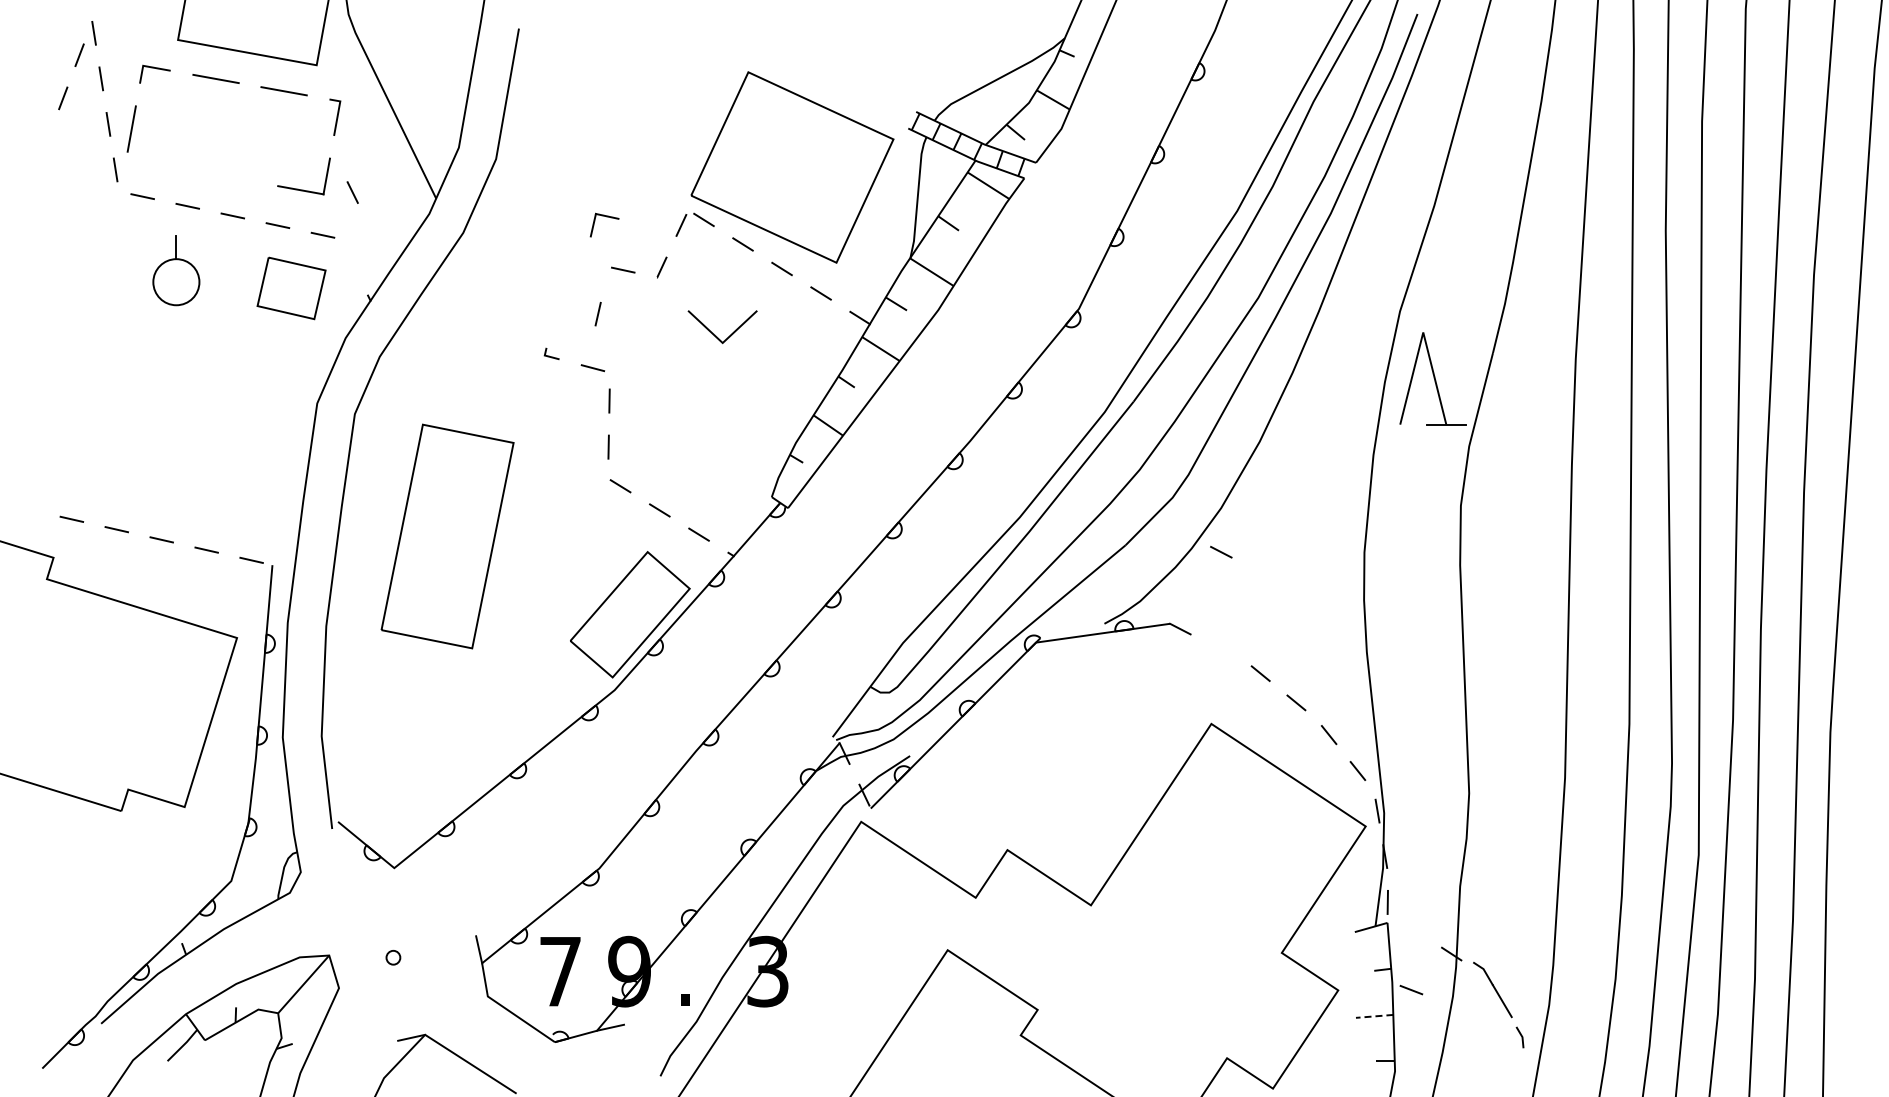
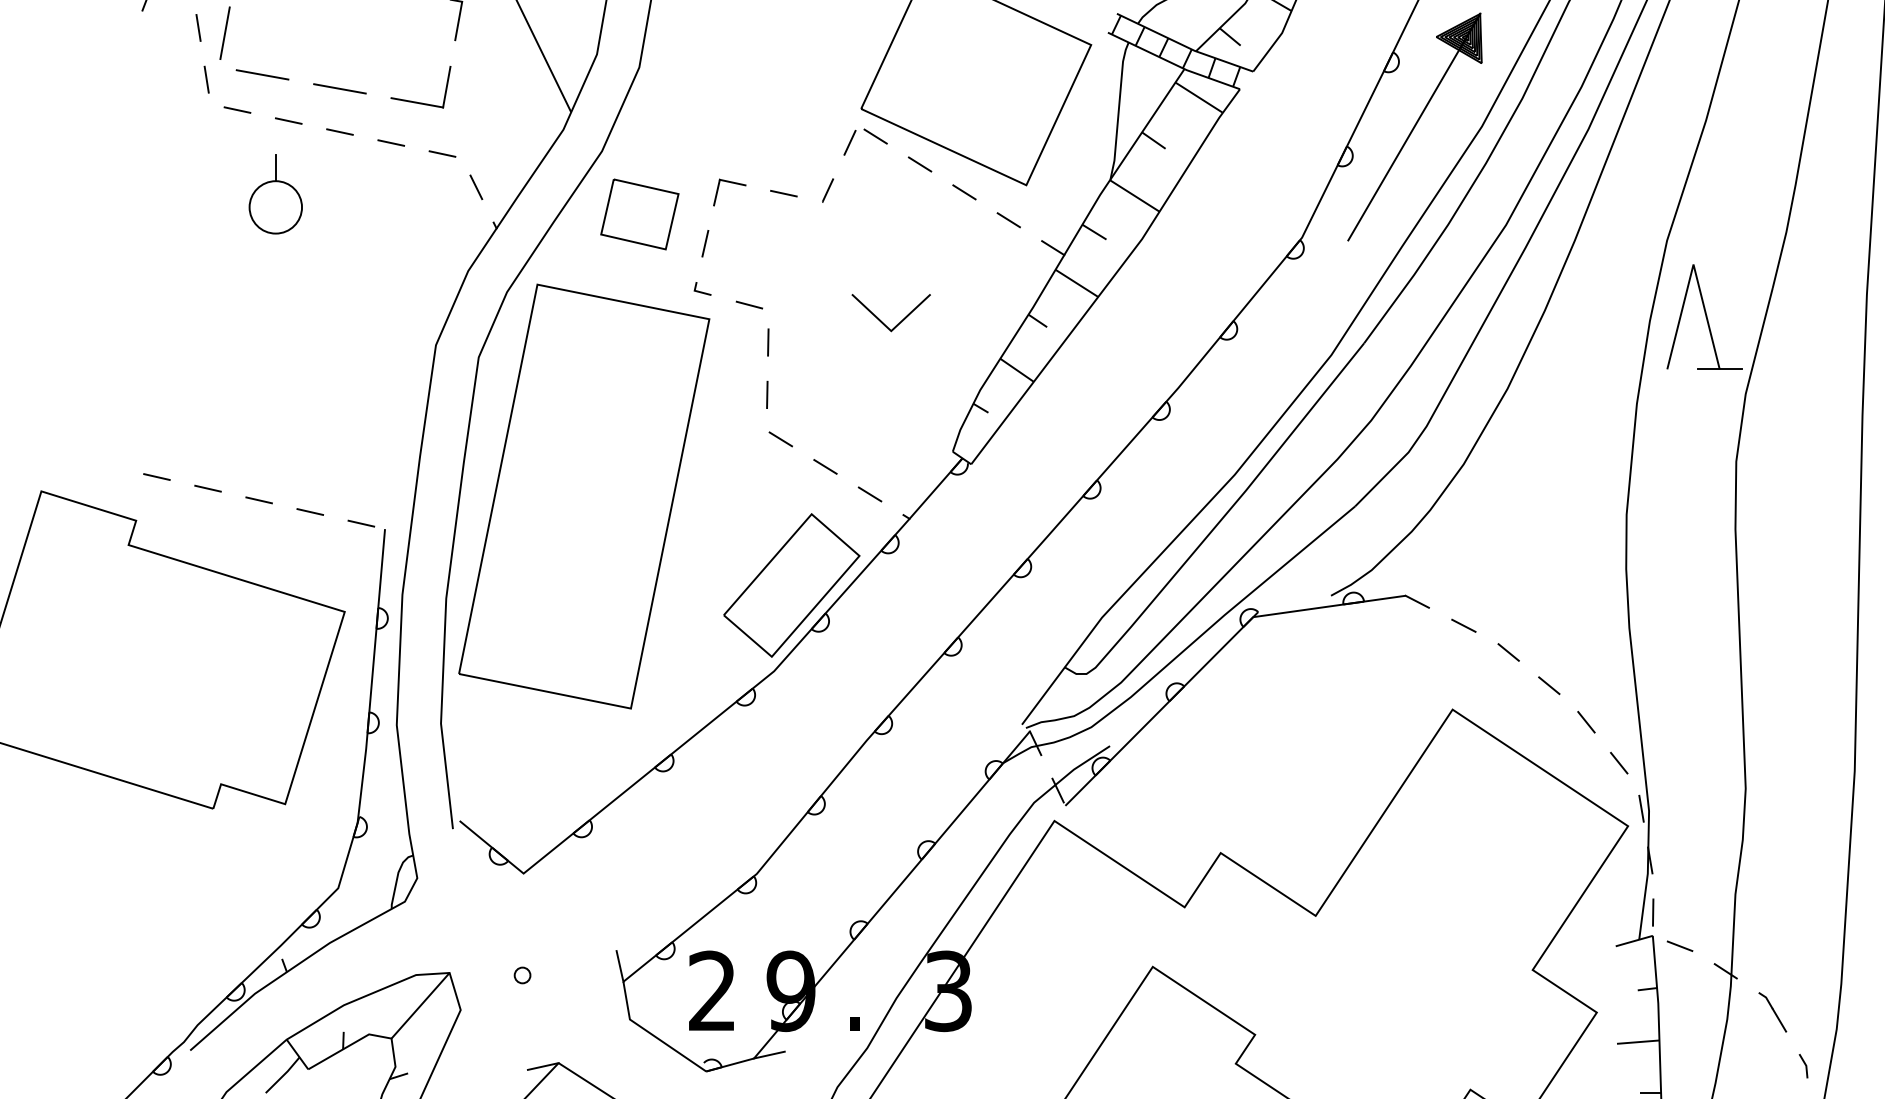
line: (164, 165) -> (262, 74), added
line: (232, 177) -> (339, 88), added
line: (352, 192) -> (476, 187), moved
part: (1177, 211) -> (1414, 126), added
part: (606, 217) -> (731, 183), moved
part: (291, 288) -> (639, 214), moved
line: (597, 313) -> (704, 242), moved
line: (715, 334) -> (883, 321), moved
part: (447, 536) -> (584, 496), size x1.67
line: (1221, 551) -> (1464, 624), moved
text: (559, 970) -> (711, 989), 7 -> 2
line: (1411, 989) -> (1680, 945), moved
part: (1492, 990) -> (1772, 1012), size x0.62
line: (1374, 1016) -> (1638, 1042), dashed -> solid

